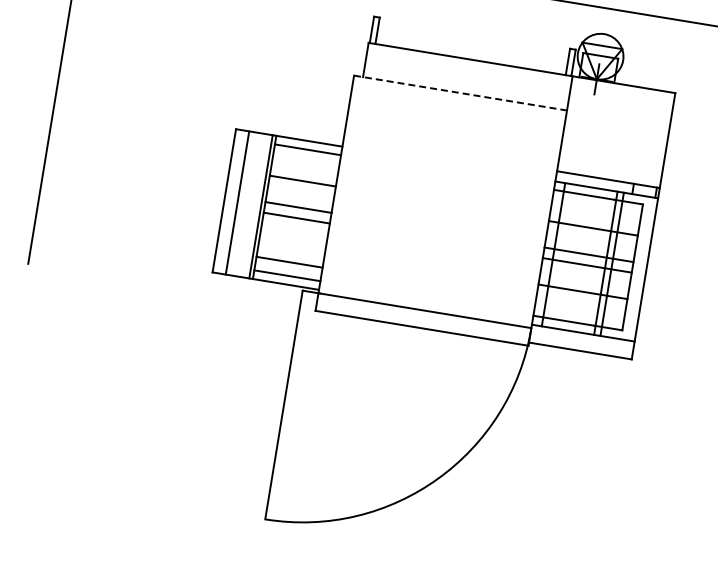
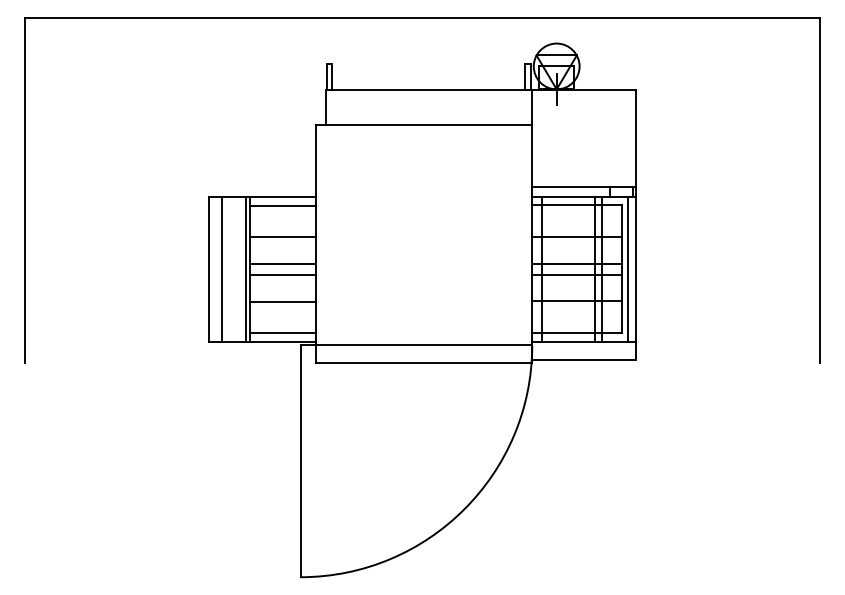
line: (460, 93) -> (424, 125), dashed -> solid
line: (289, 262) -> (282, 301), moved
line: (638, 268) -> (628, 269), added

